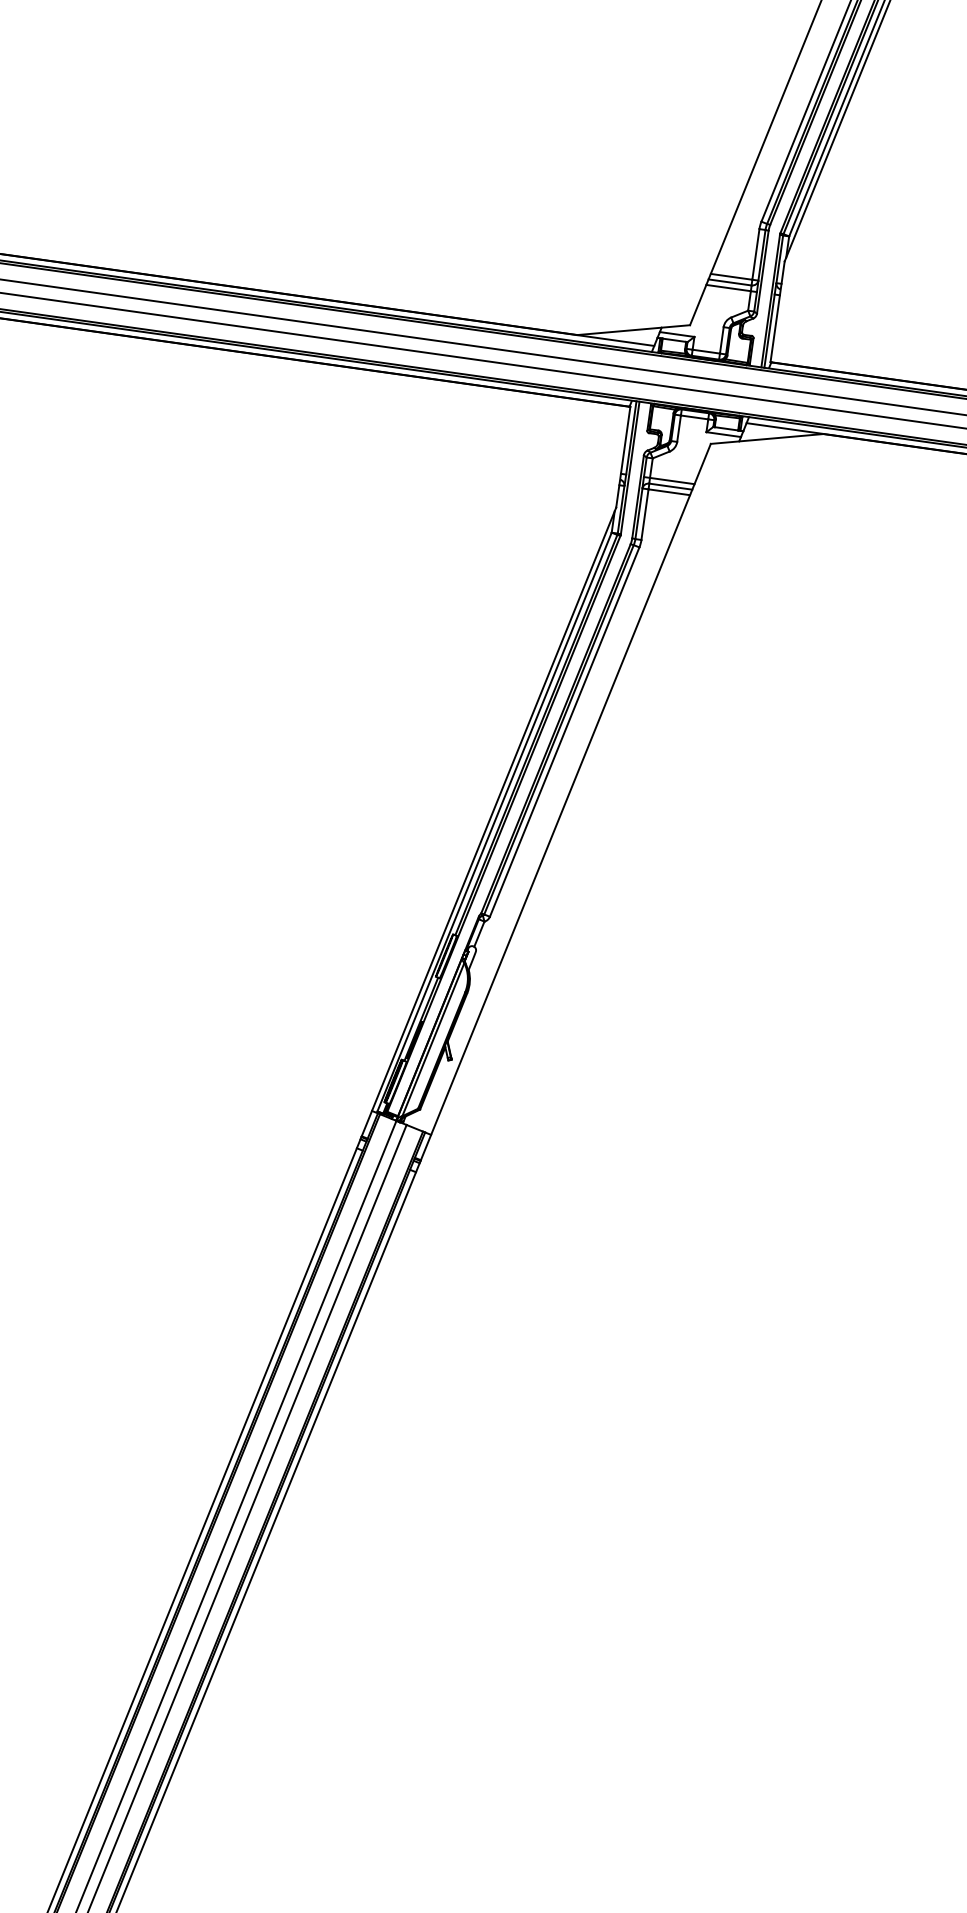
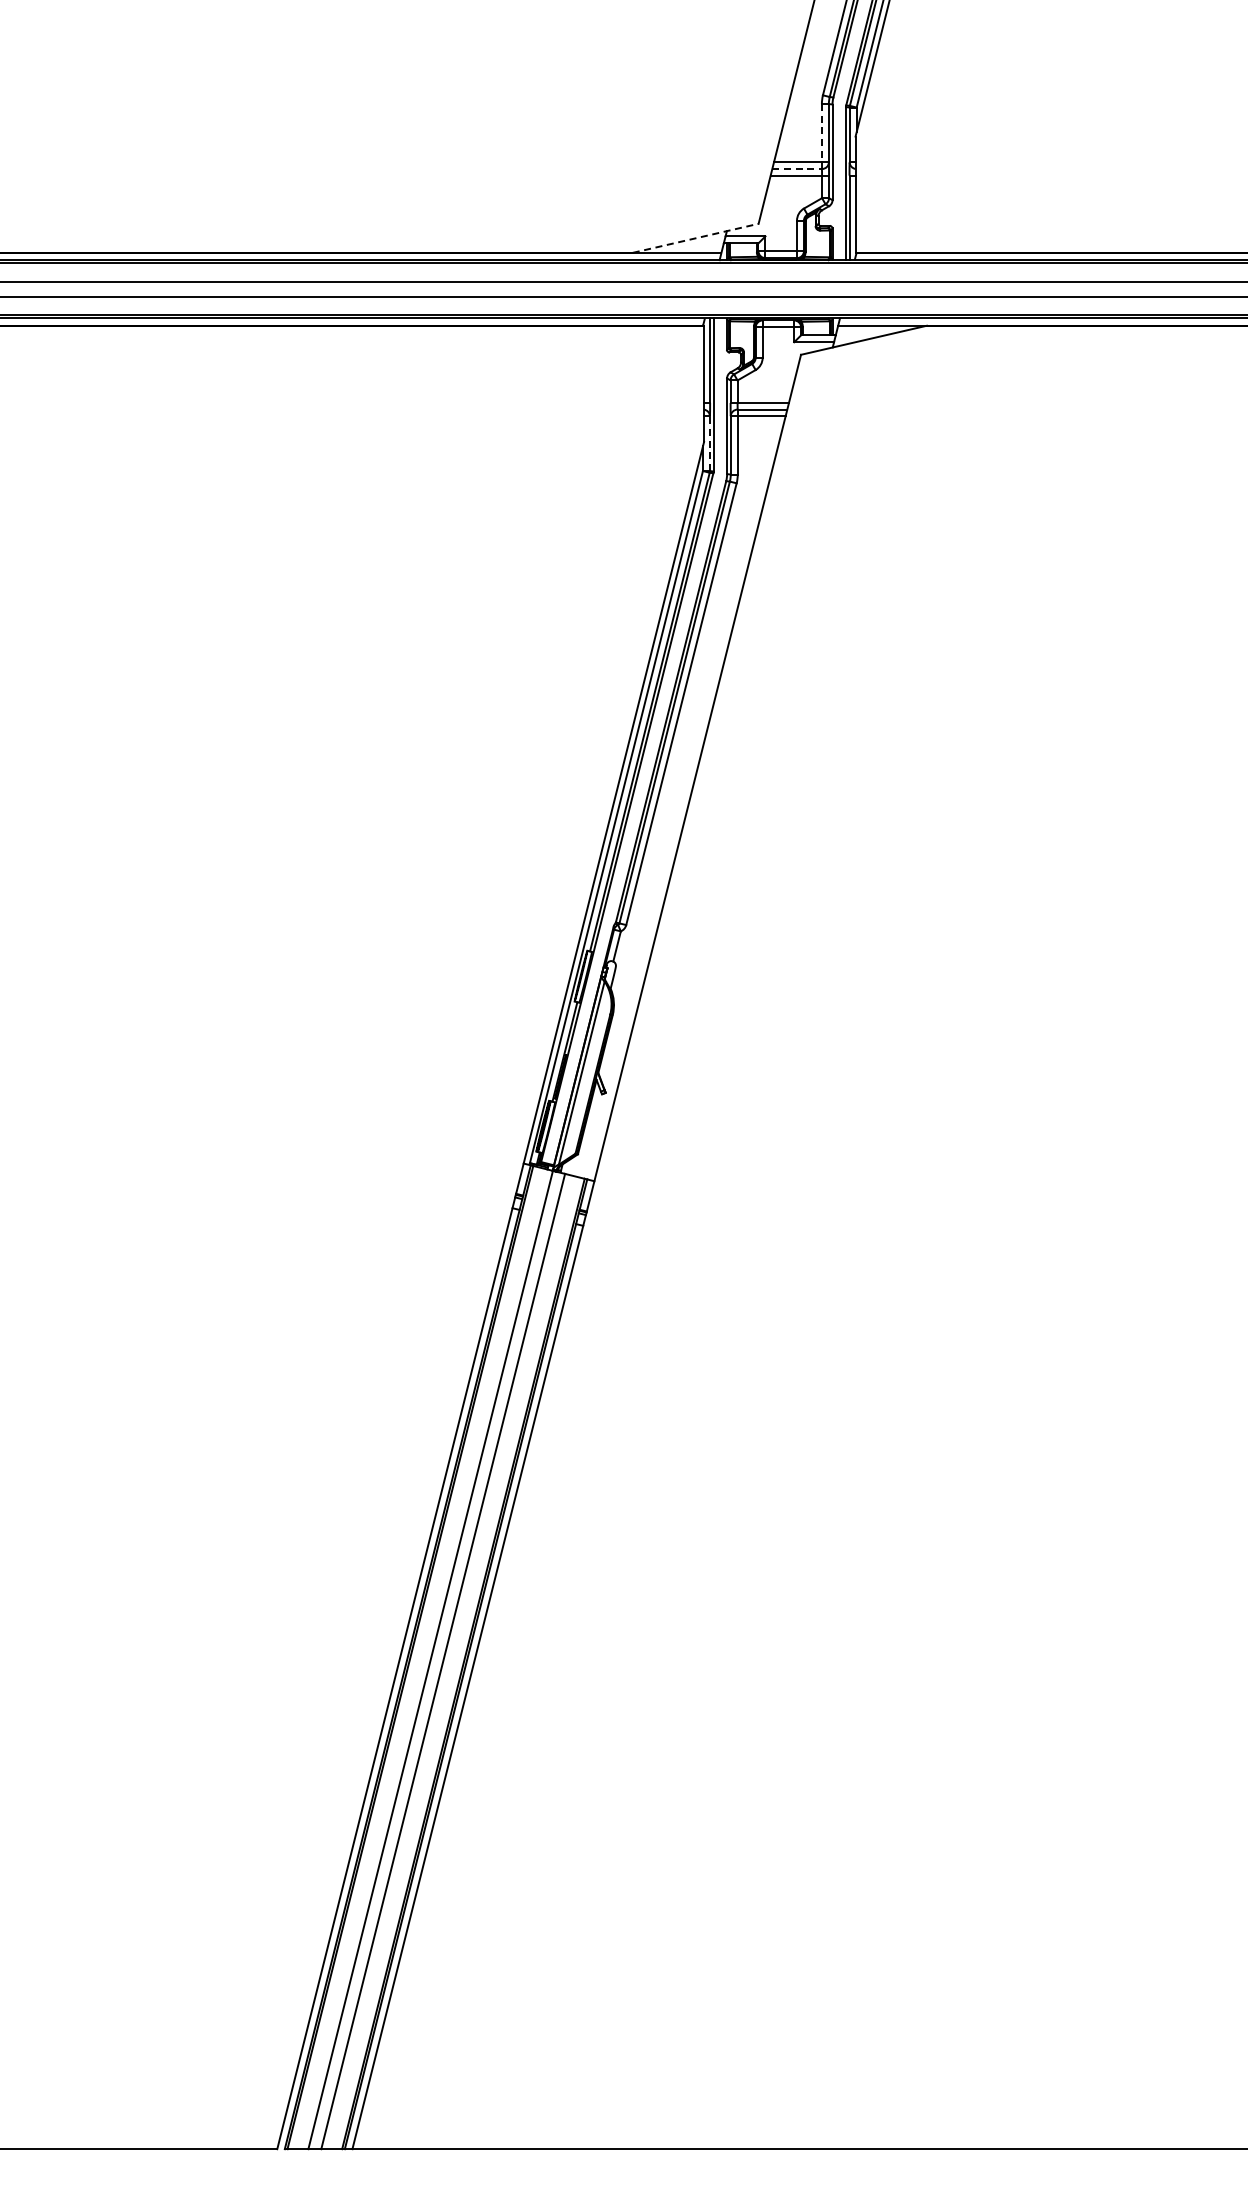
line: (755, 254) -> (821, 133), solid -> dashed
line: (730, 282) -> (797, 169), solid -> dashed
line: (633, 330) -> (695, 238), solid -> dashed
line: (620, 509) -> (709, 443), solid -> dashed

